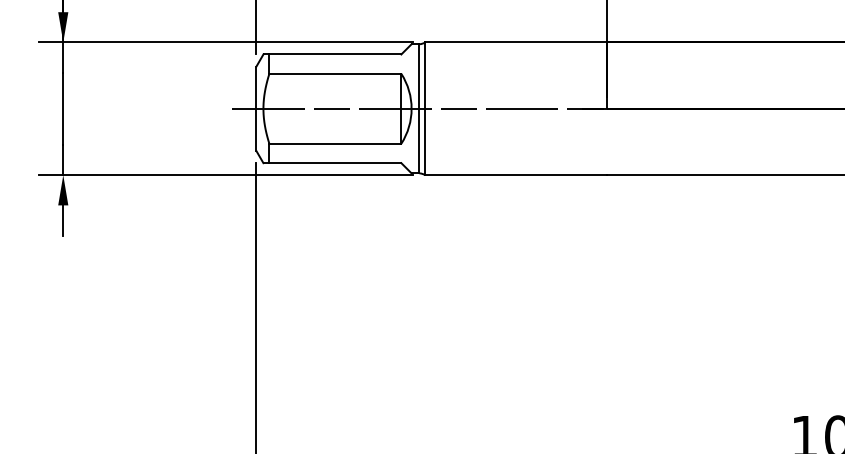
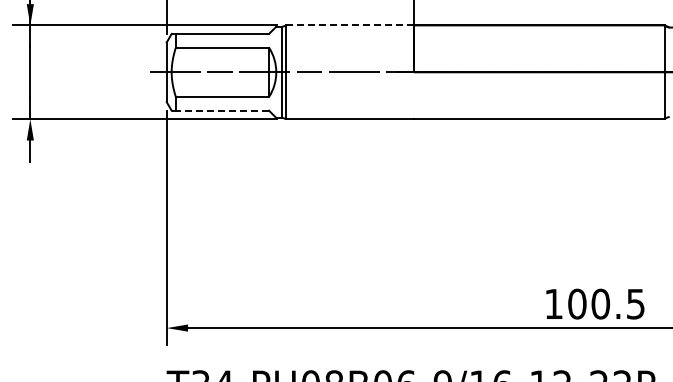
line: (515, 42) -> (349, 25), solid -> dashed
line: (335, 162) -> (222, 110), solid -> dashed

